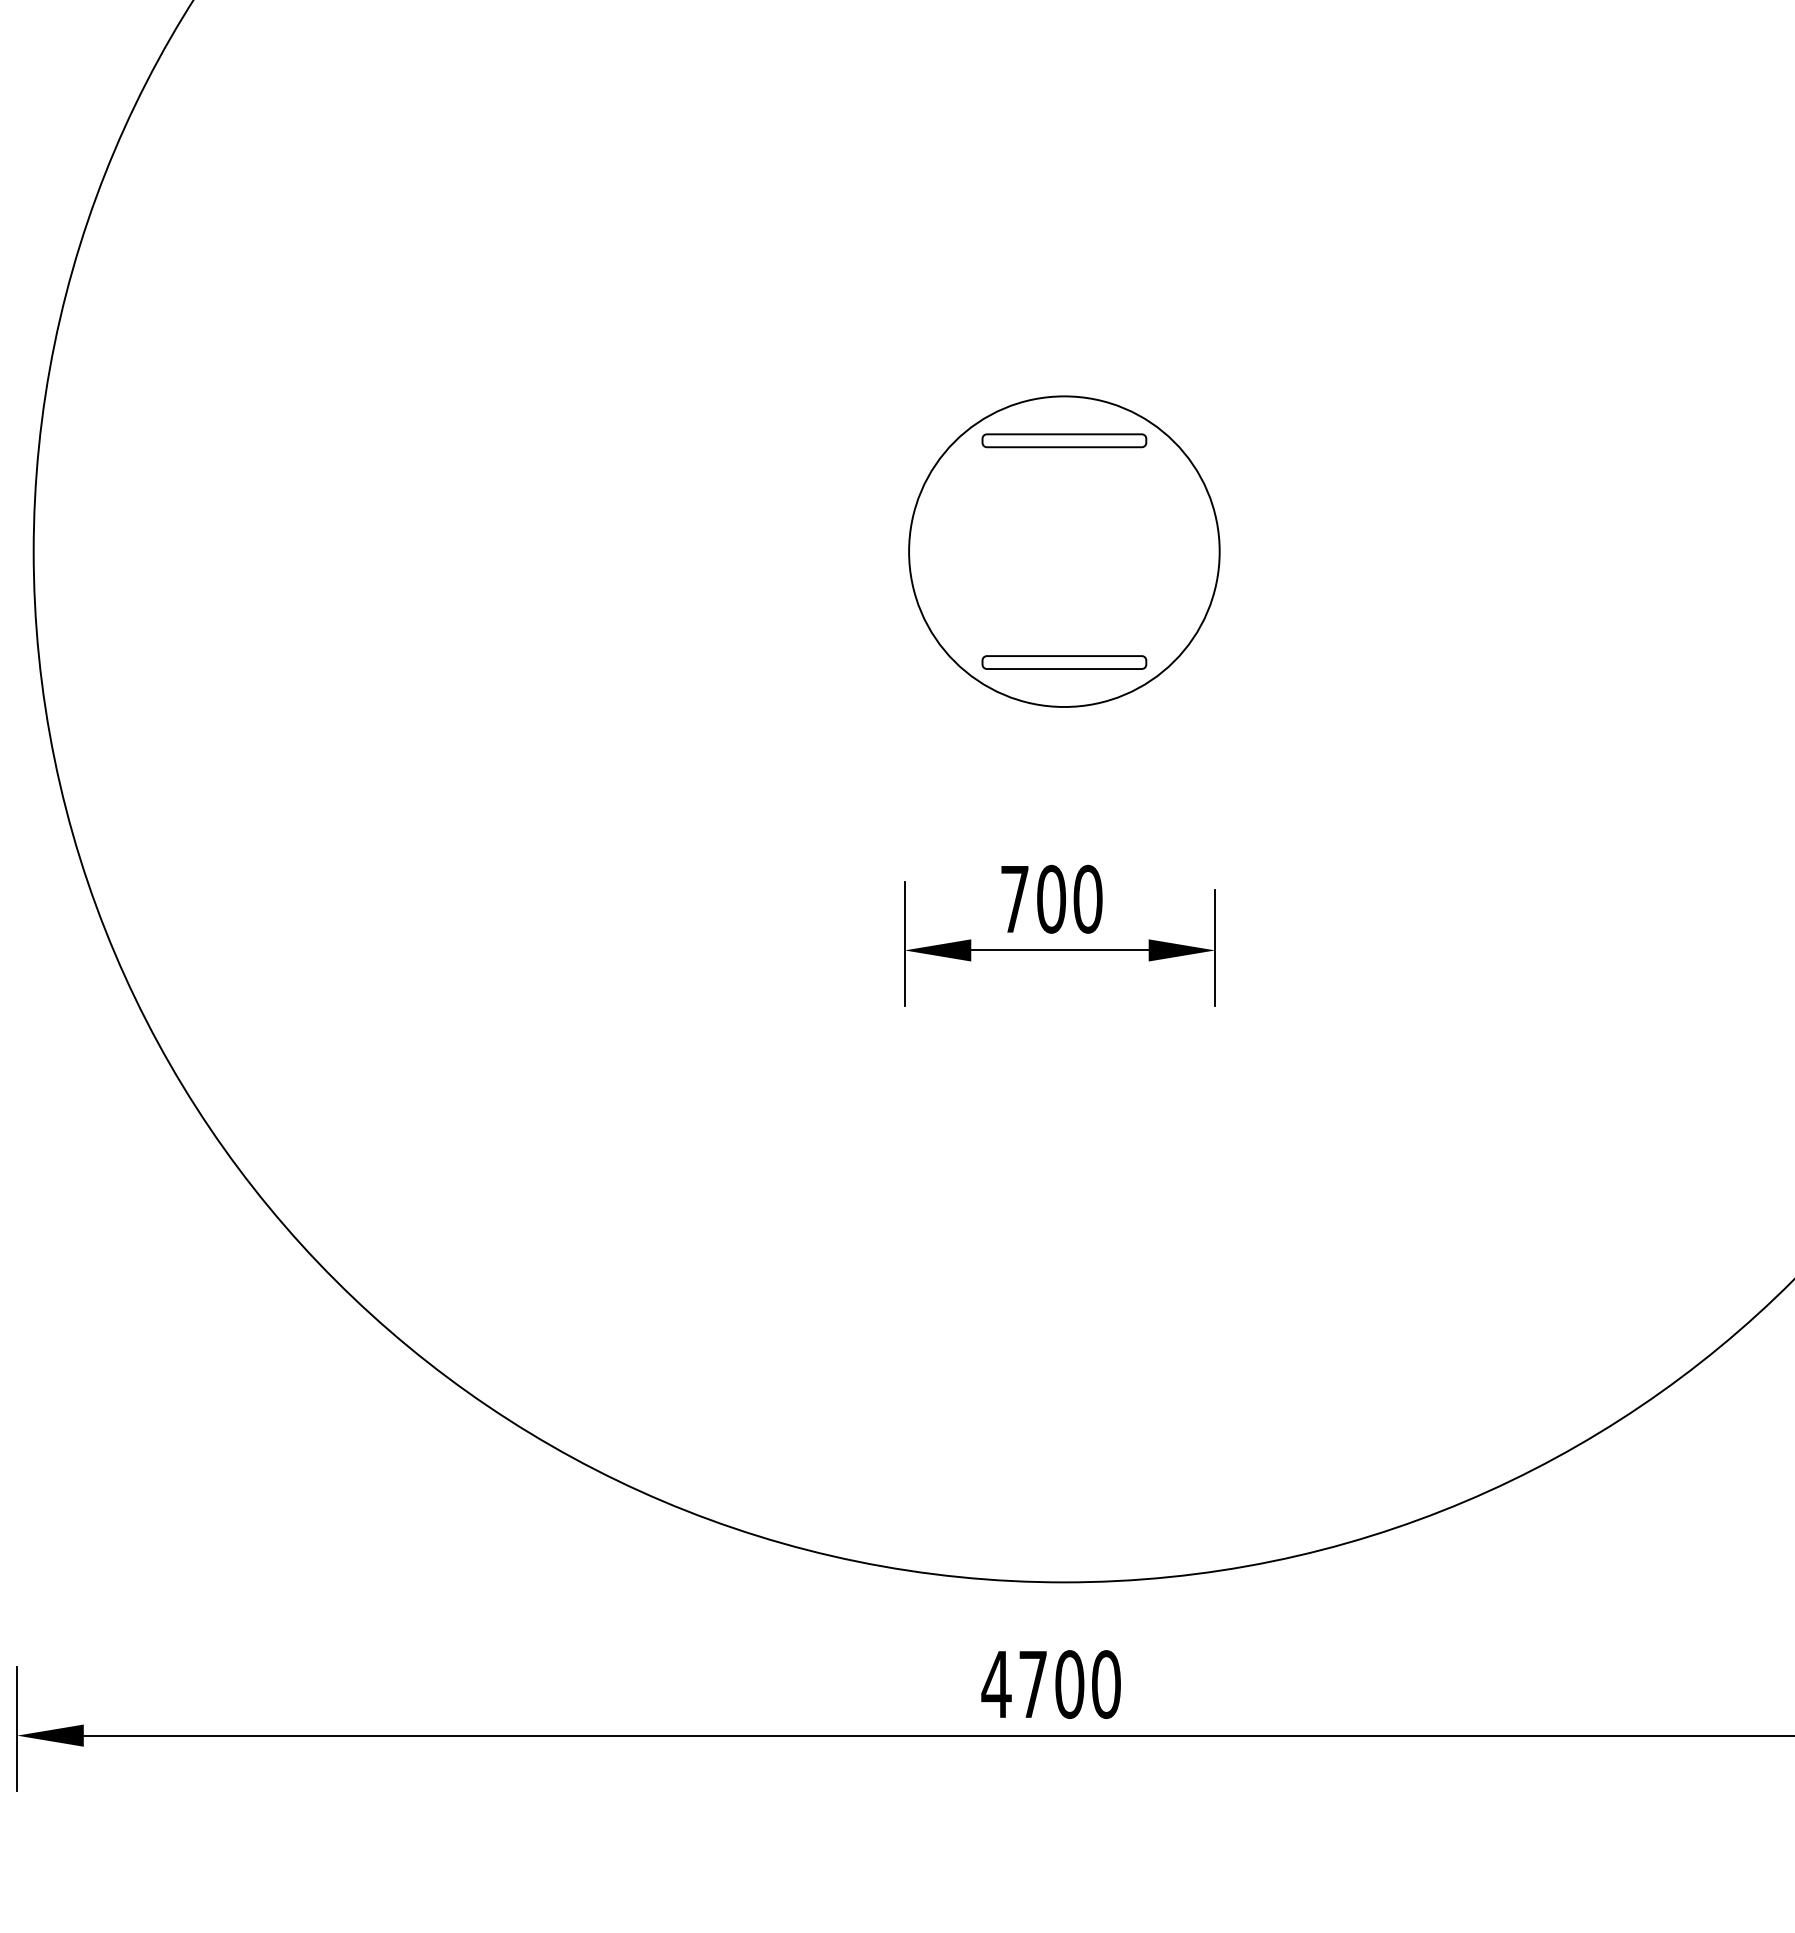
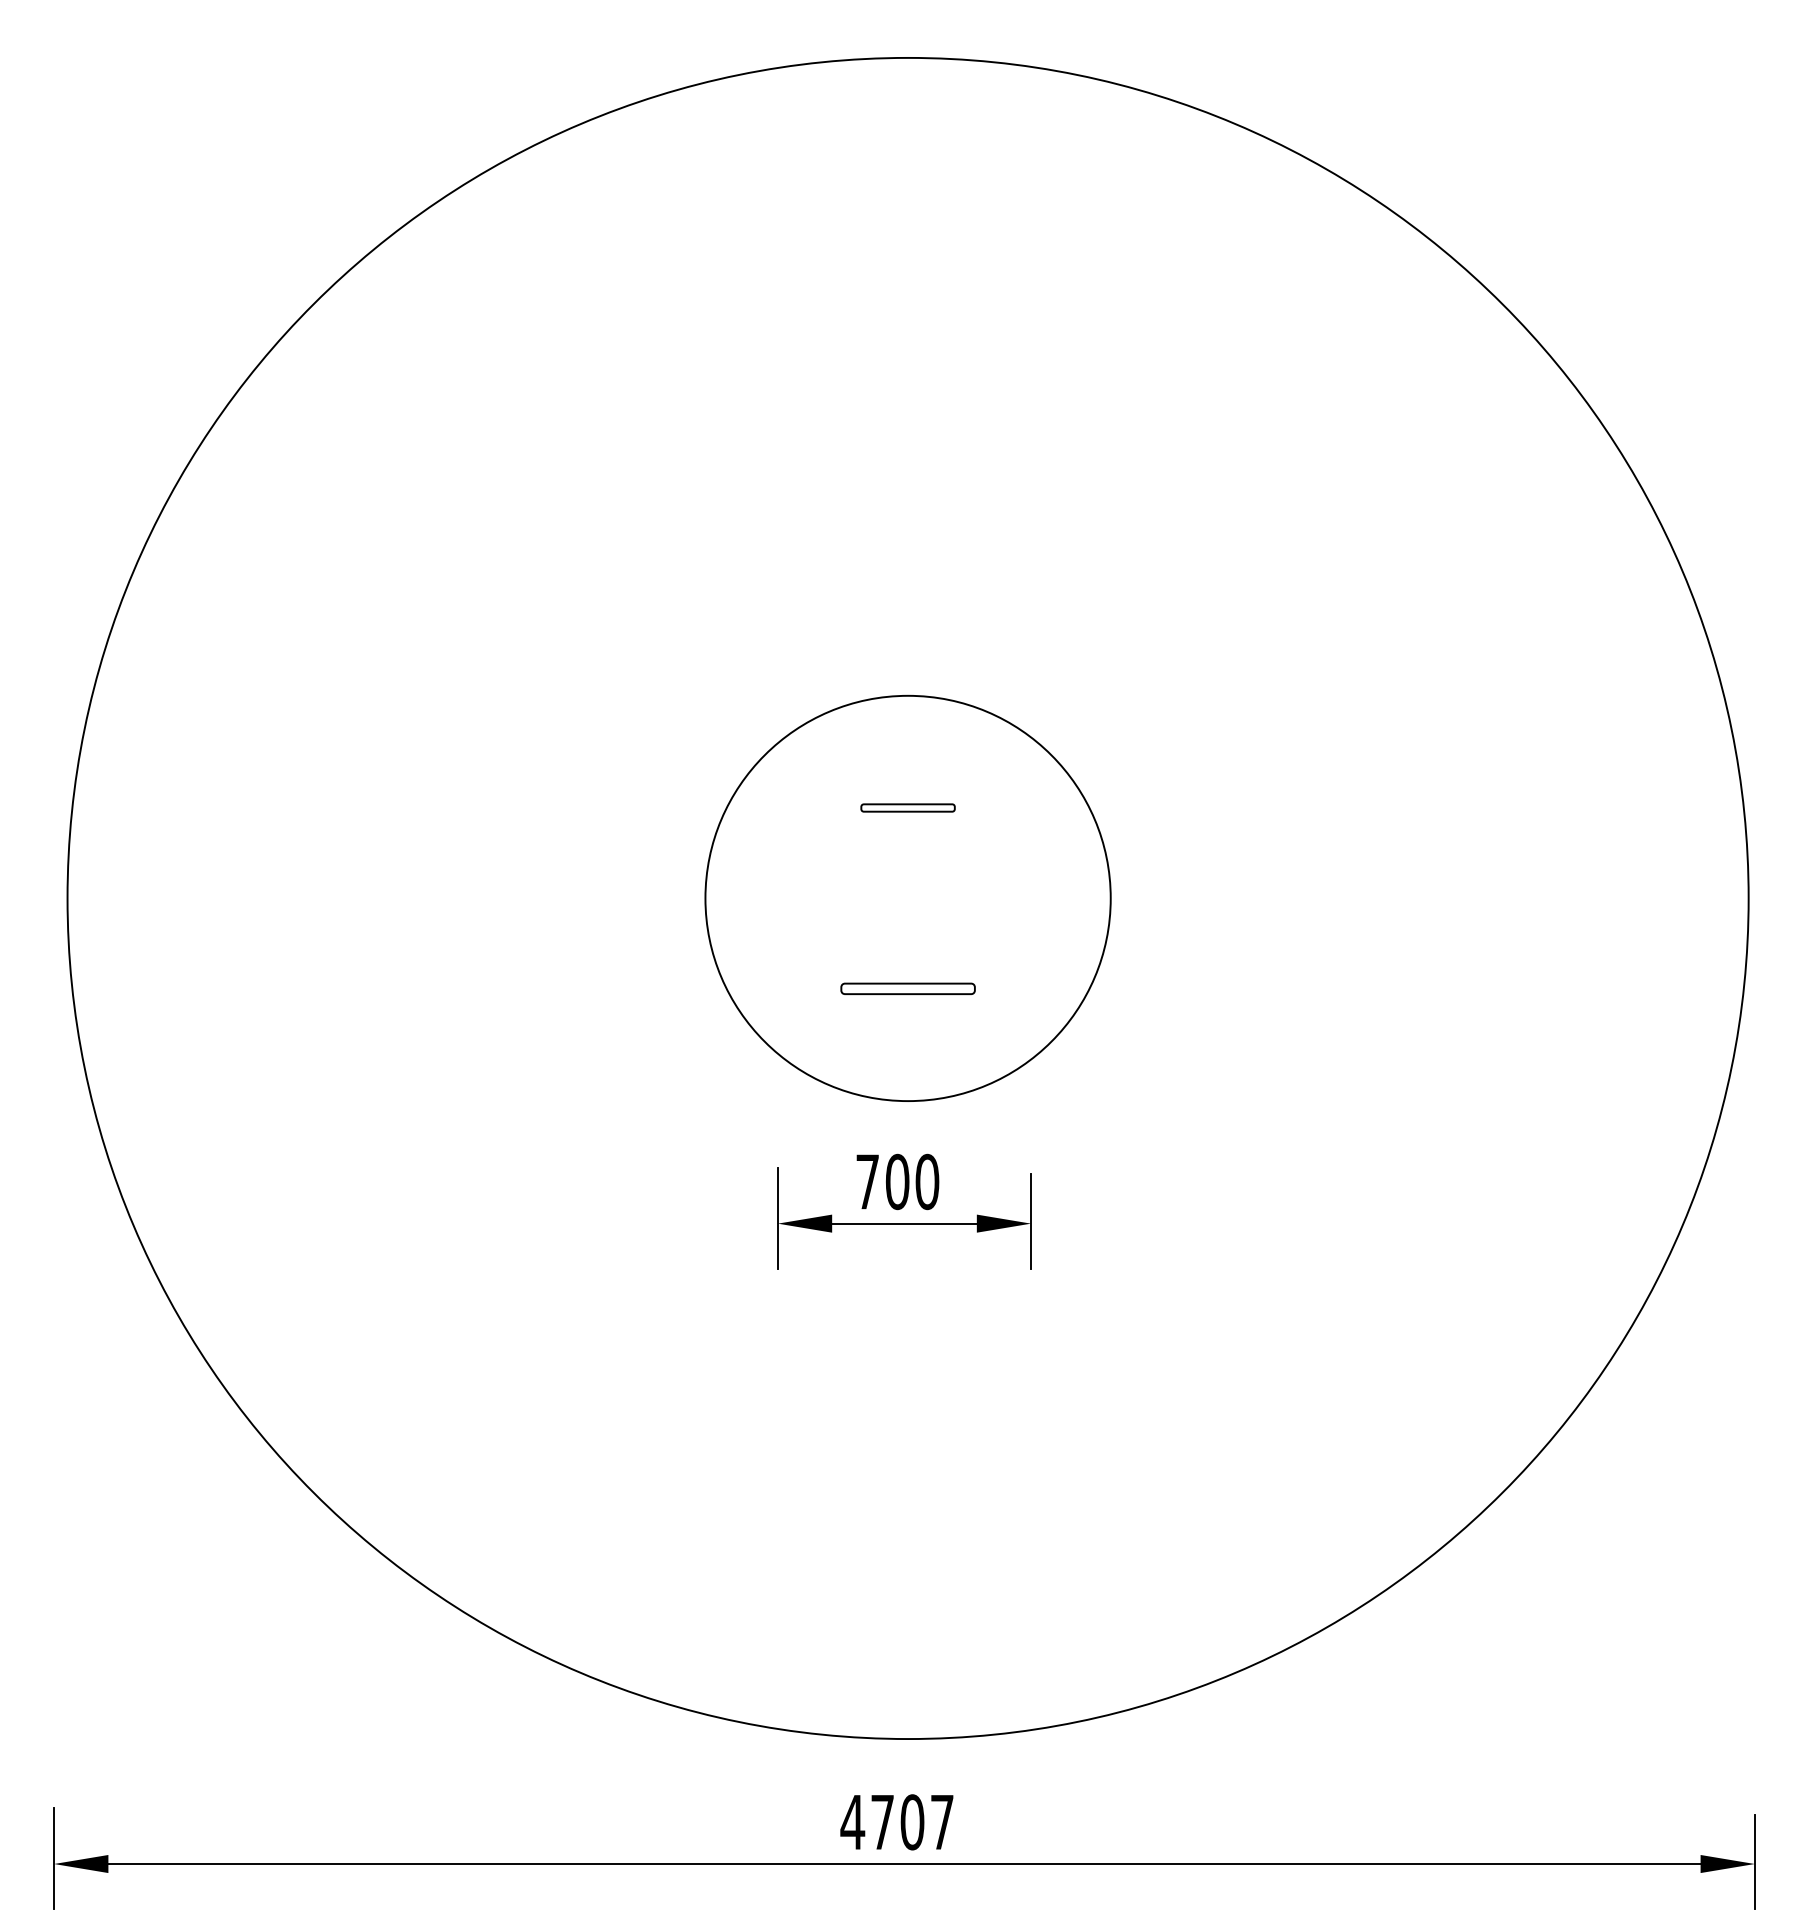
part: (1063, 440) -> (907, 807), size x0.7
circle: (1063, 551) -> (907, 898), size x1.6
text: (1106, 1684) -> (942, 1822), 4700 -> 4707

